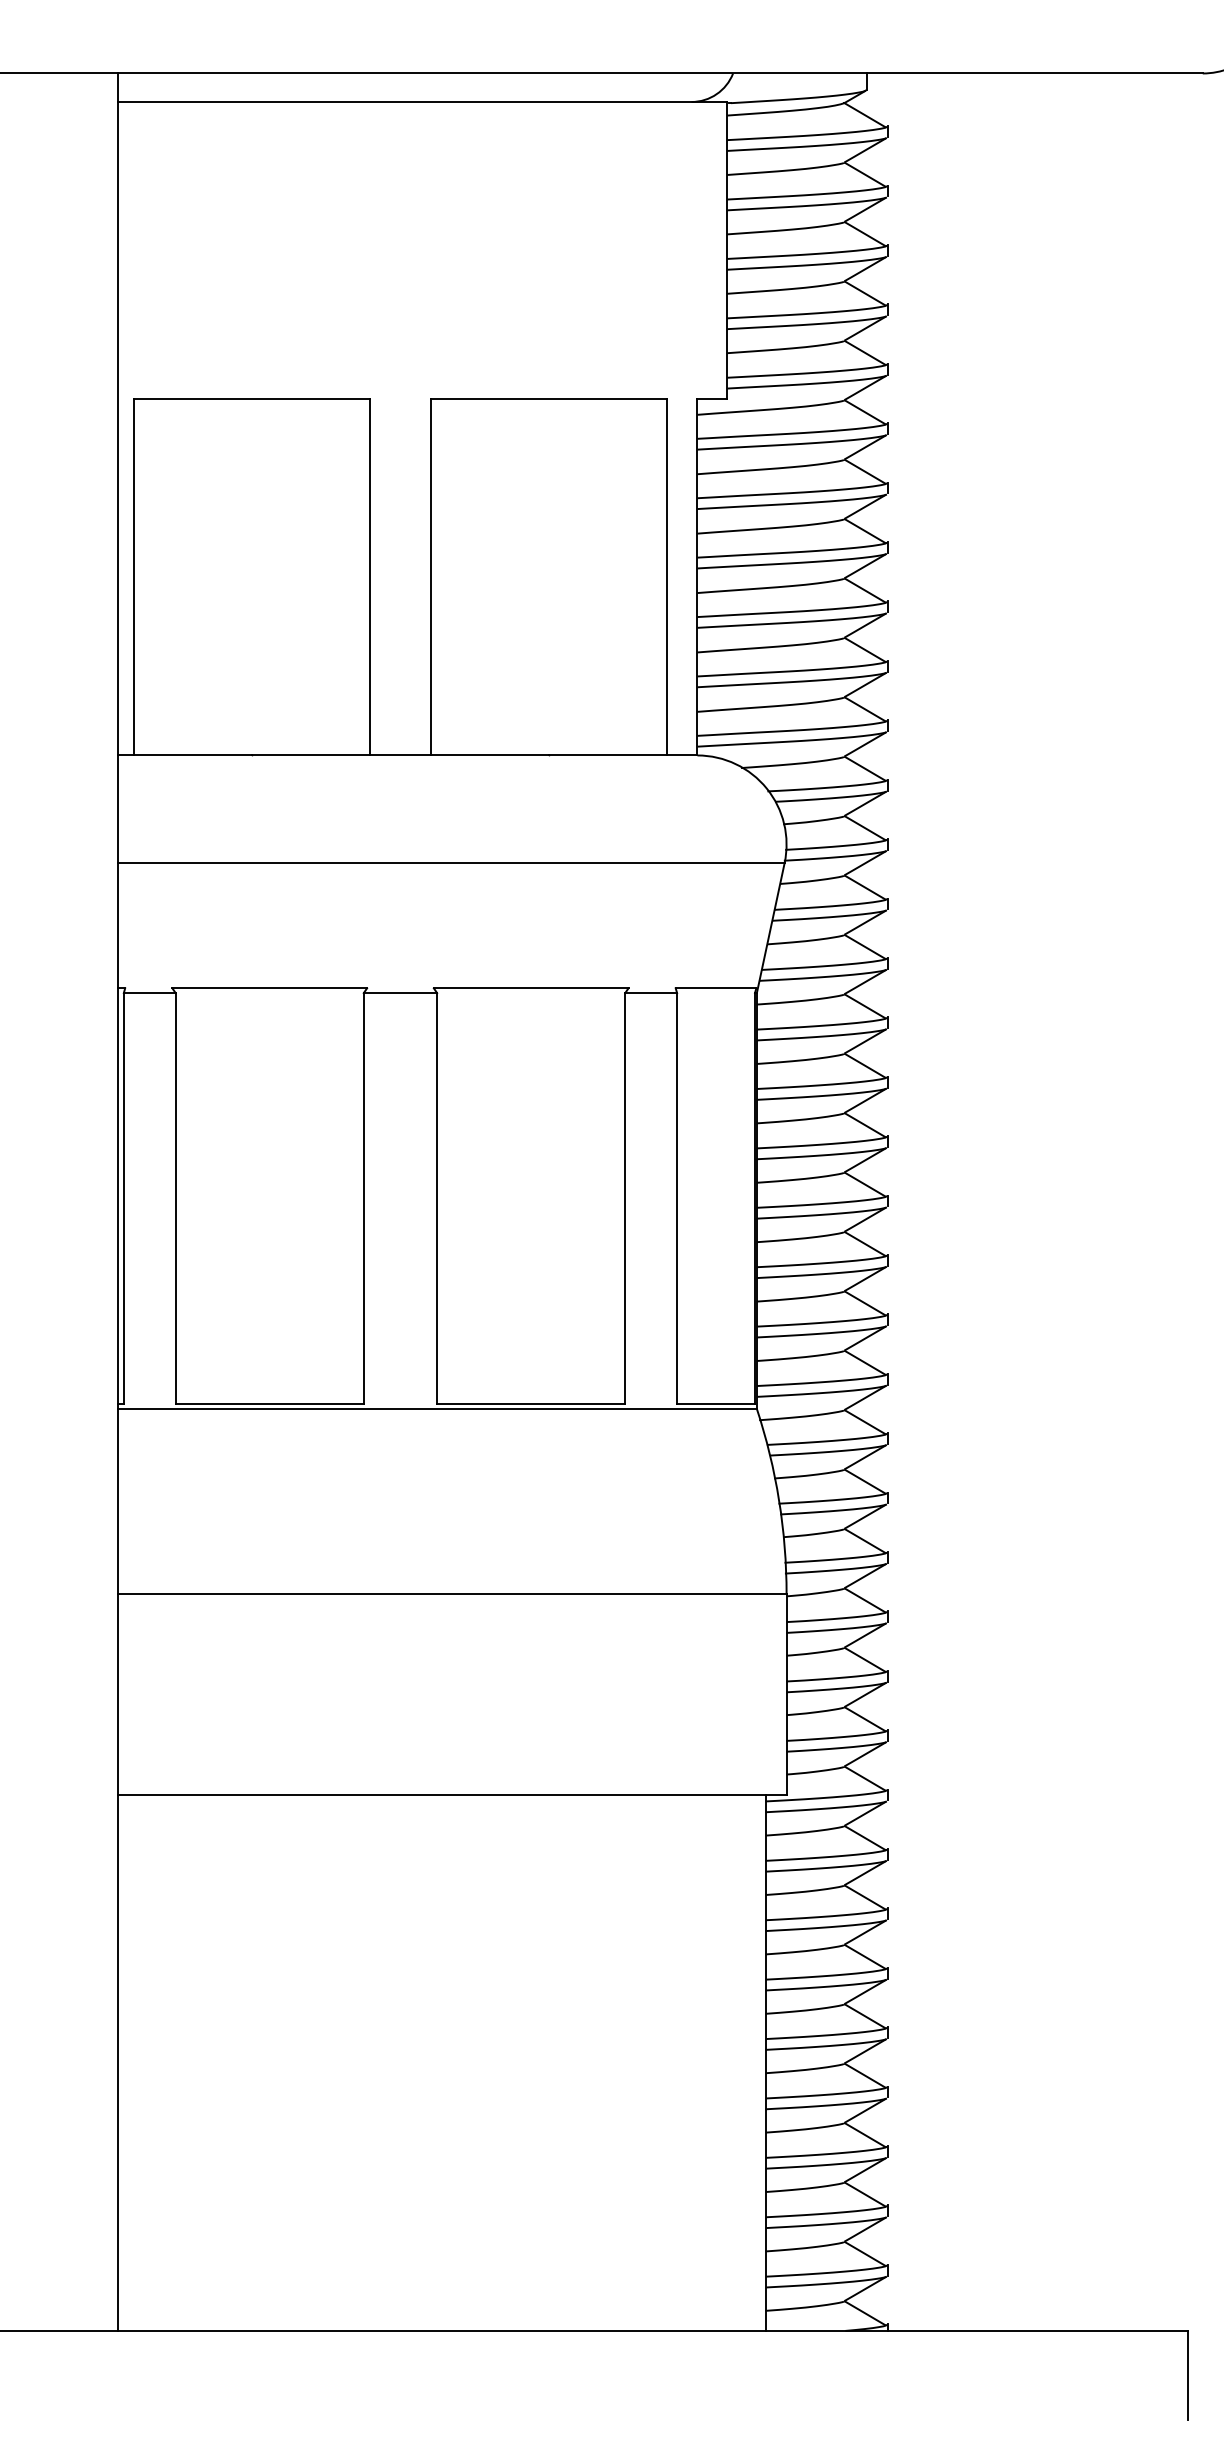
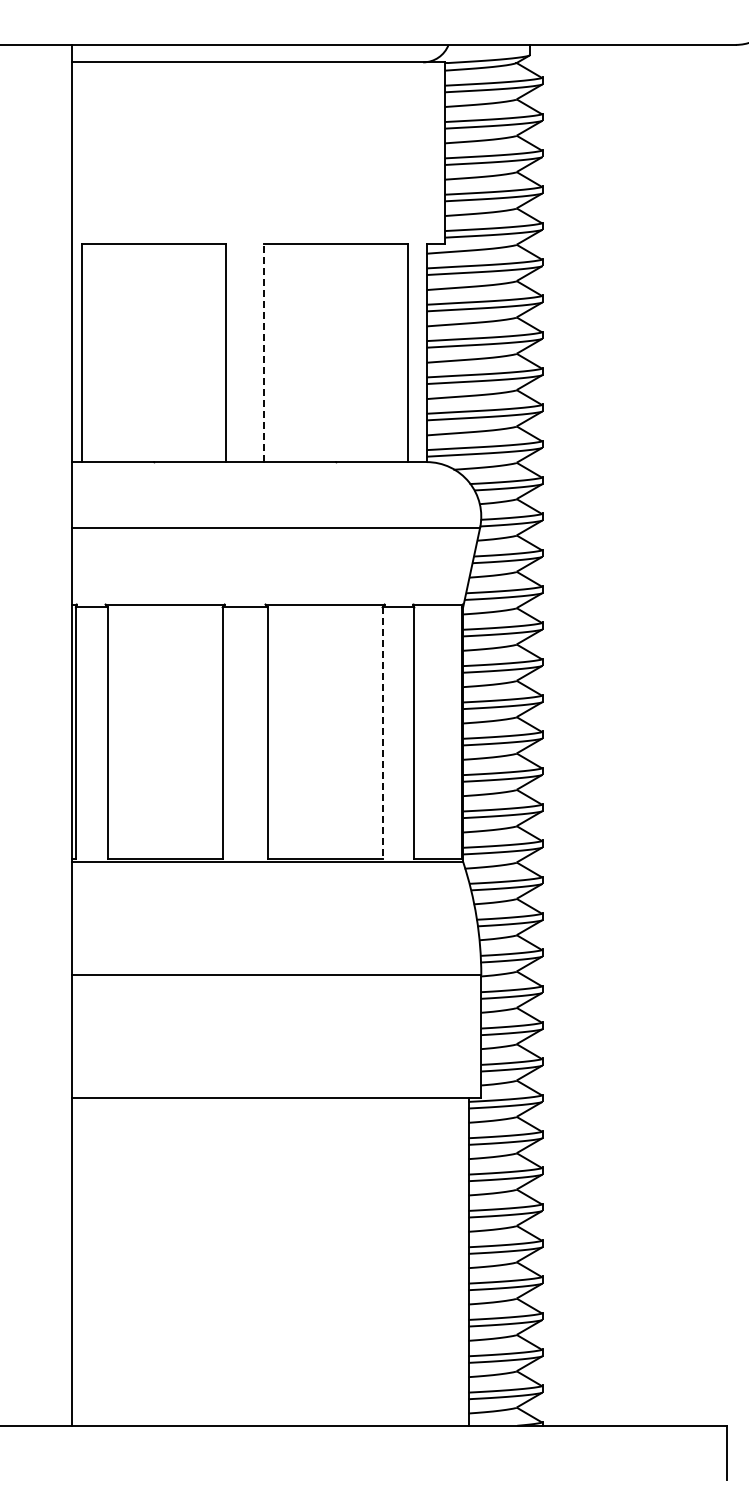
line: (430, 576) -> (263, 352), solid -> dashed
line: (625, 1199) -> (382, 733), solid -> dashed

